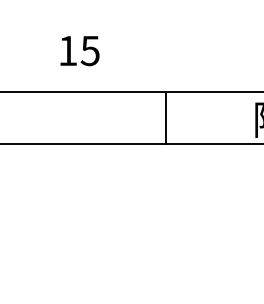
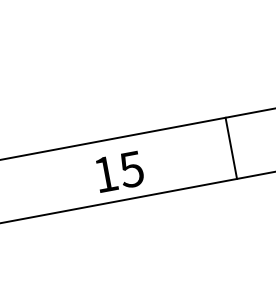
text: (79, 51) -> (119, 172), moved
line: (165, 117) -> (231, 147), moved

